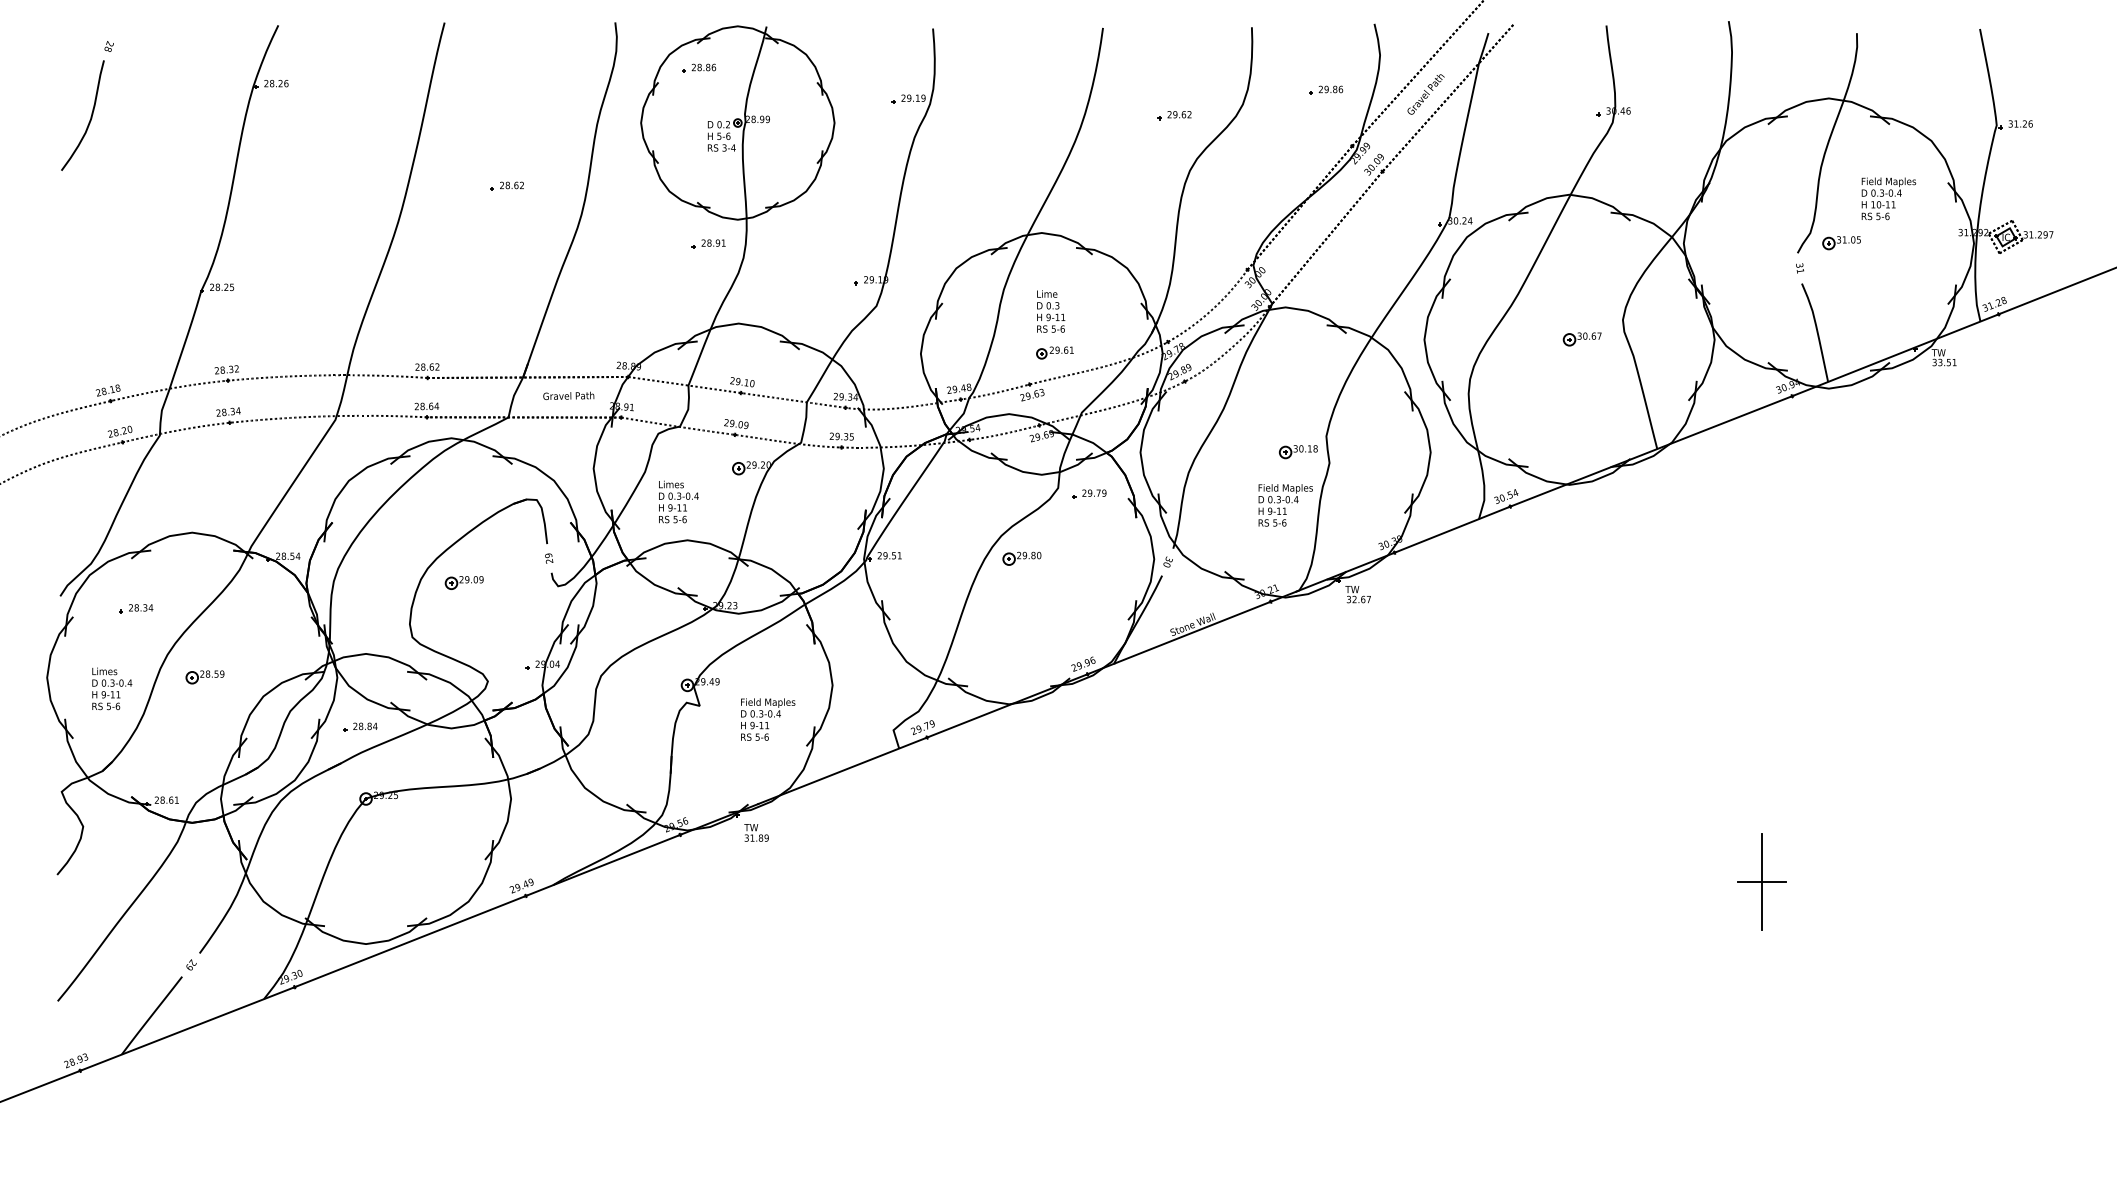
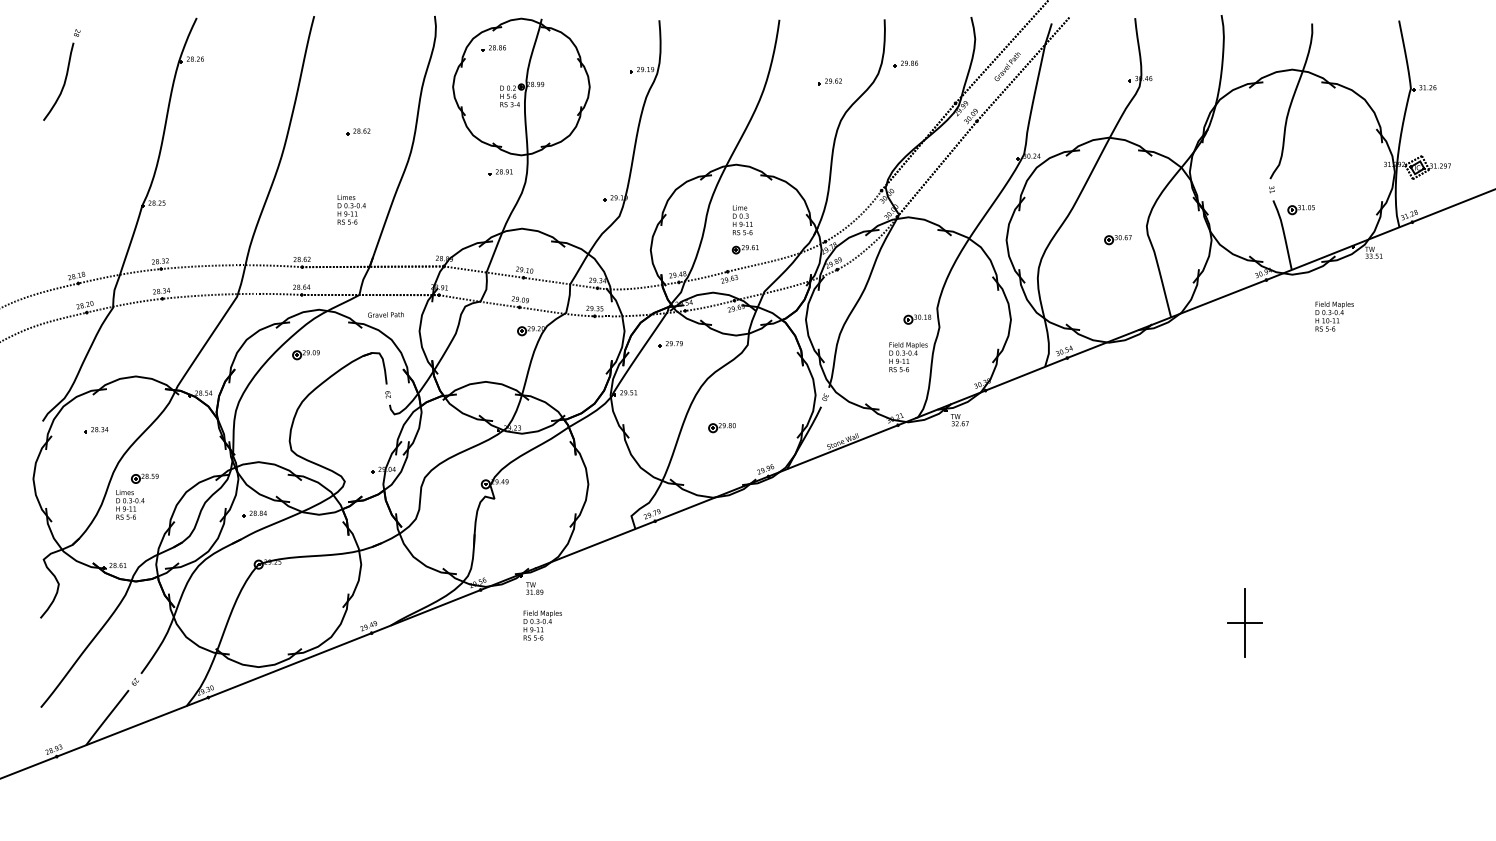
part: (1325, 89) -> (905, 63), moved
text: (1888, 198) -> (1334, 316), moved
part: (1840, 244) -> (1300, 210), moved
text: (568, 395) -> (385, 314), moved
part: (1088, 494) -> (670, 344), moved
text: (678, 501) -> (351, 209), moved
part: (1020, 559) -> (721, 428), moved
part: (463, 583) -> (305, 355), moved
text: (112, 688) -> (130, 504), moved
text: (767, 719) -> (542, 625), moved

